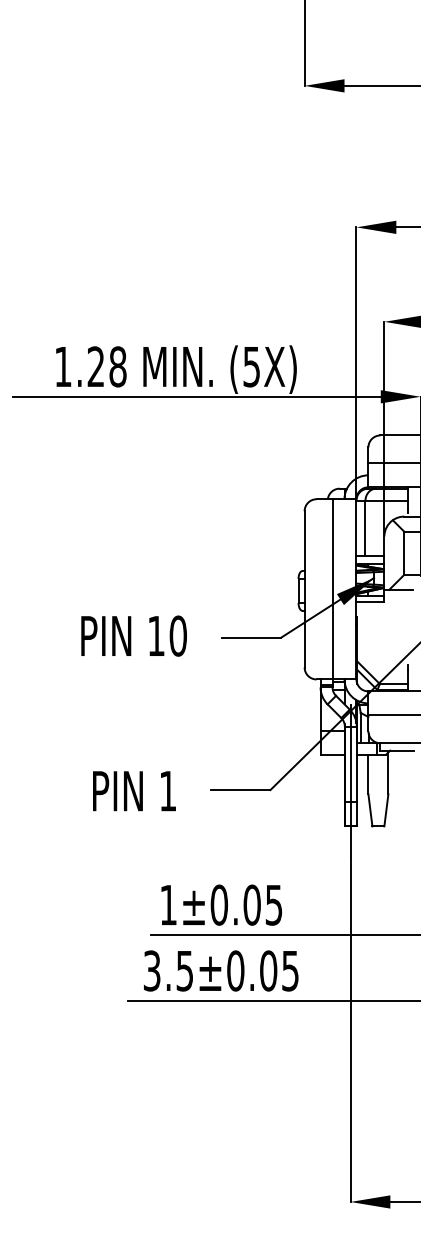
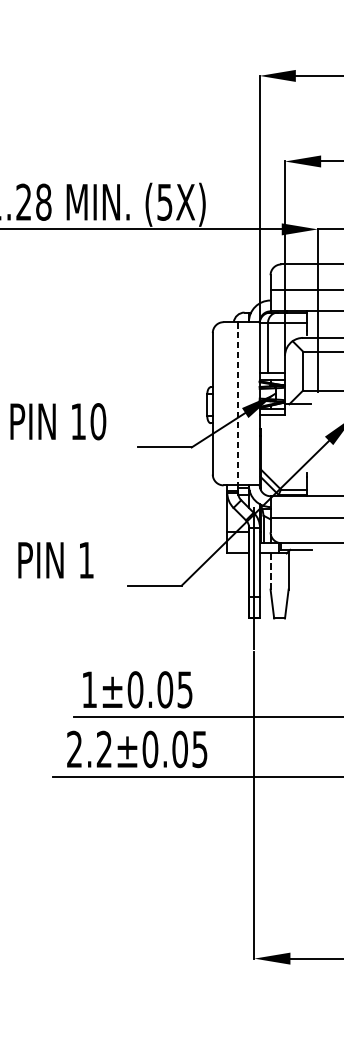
line: (332, 589) -> (238, 403), solid -> dashed
text: (133, 635) -> (57, 421), moved
line: (368, 774) -> (270, 571), solid -> dashed
text: (134, 791) -> (55, 560), moved
text: (167, 970) -> (88, 748), 3.5±0.05 -> 2.2±0.05

